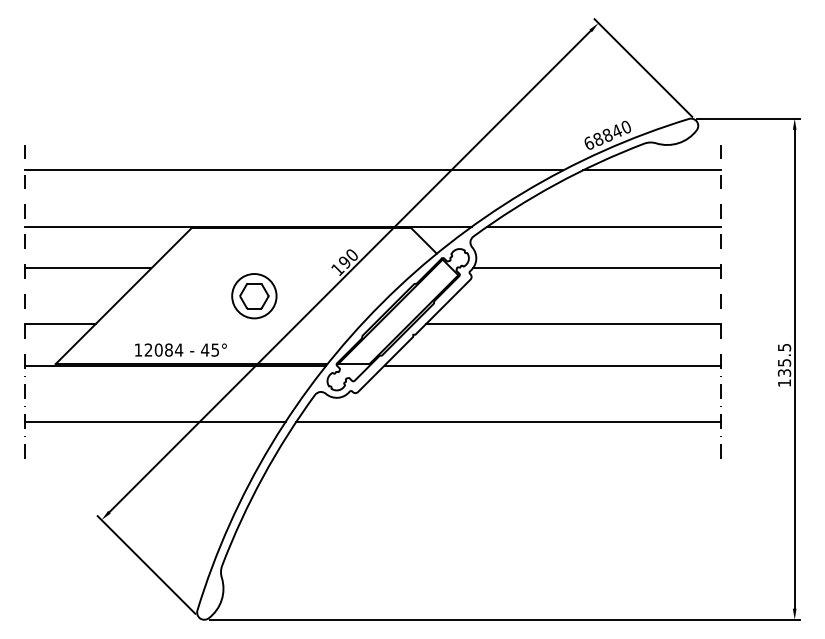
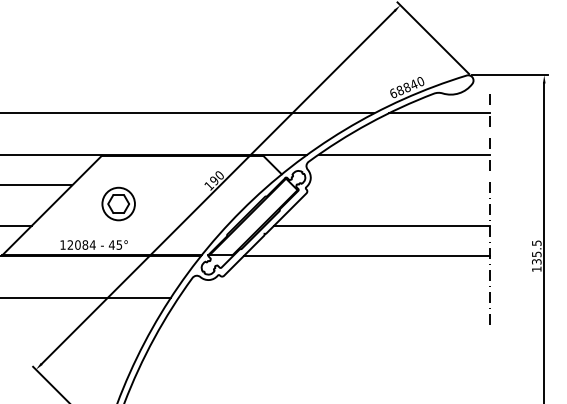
line: (596, 268) -> (398, 185), removed
part: (254, 296) -> (118, 204), moved
line: (508, 421) -> (334, 297), removed

